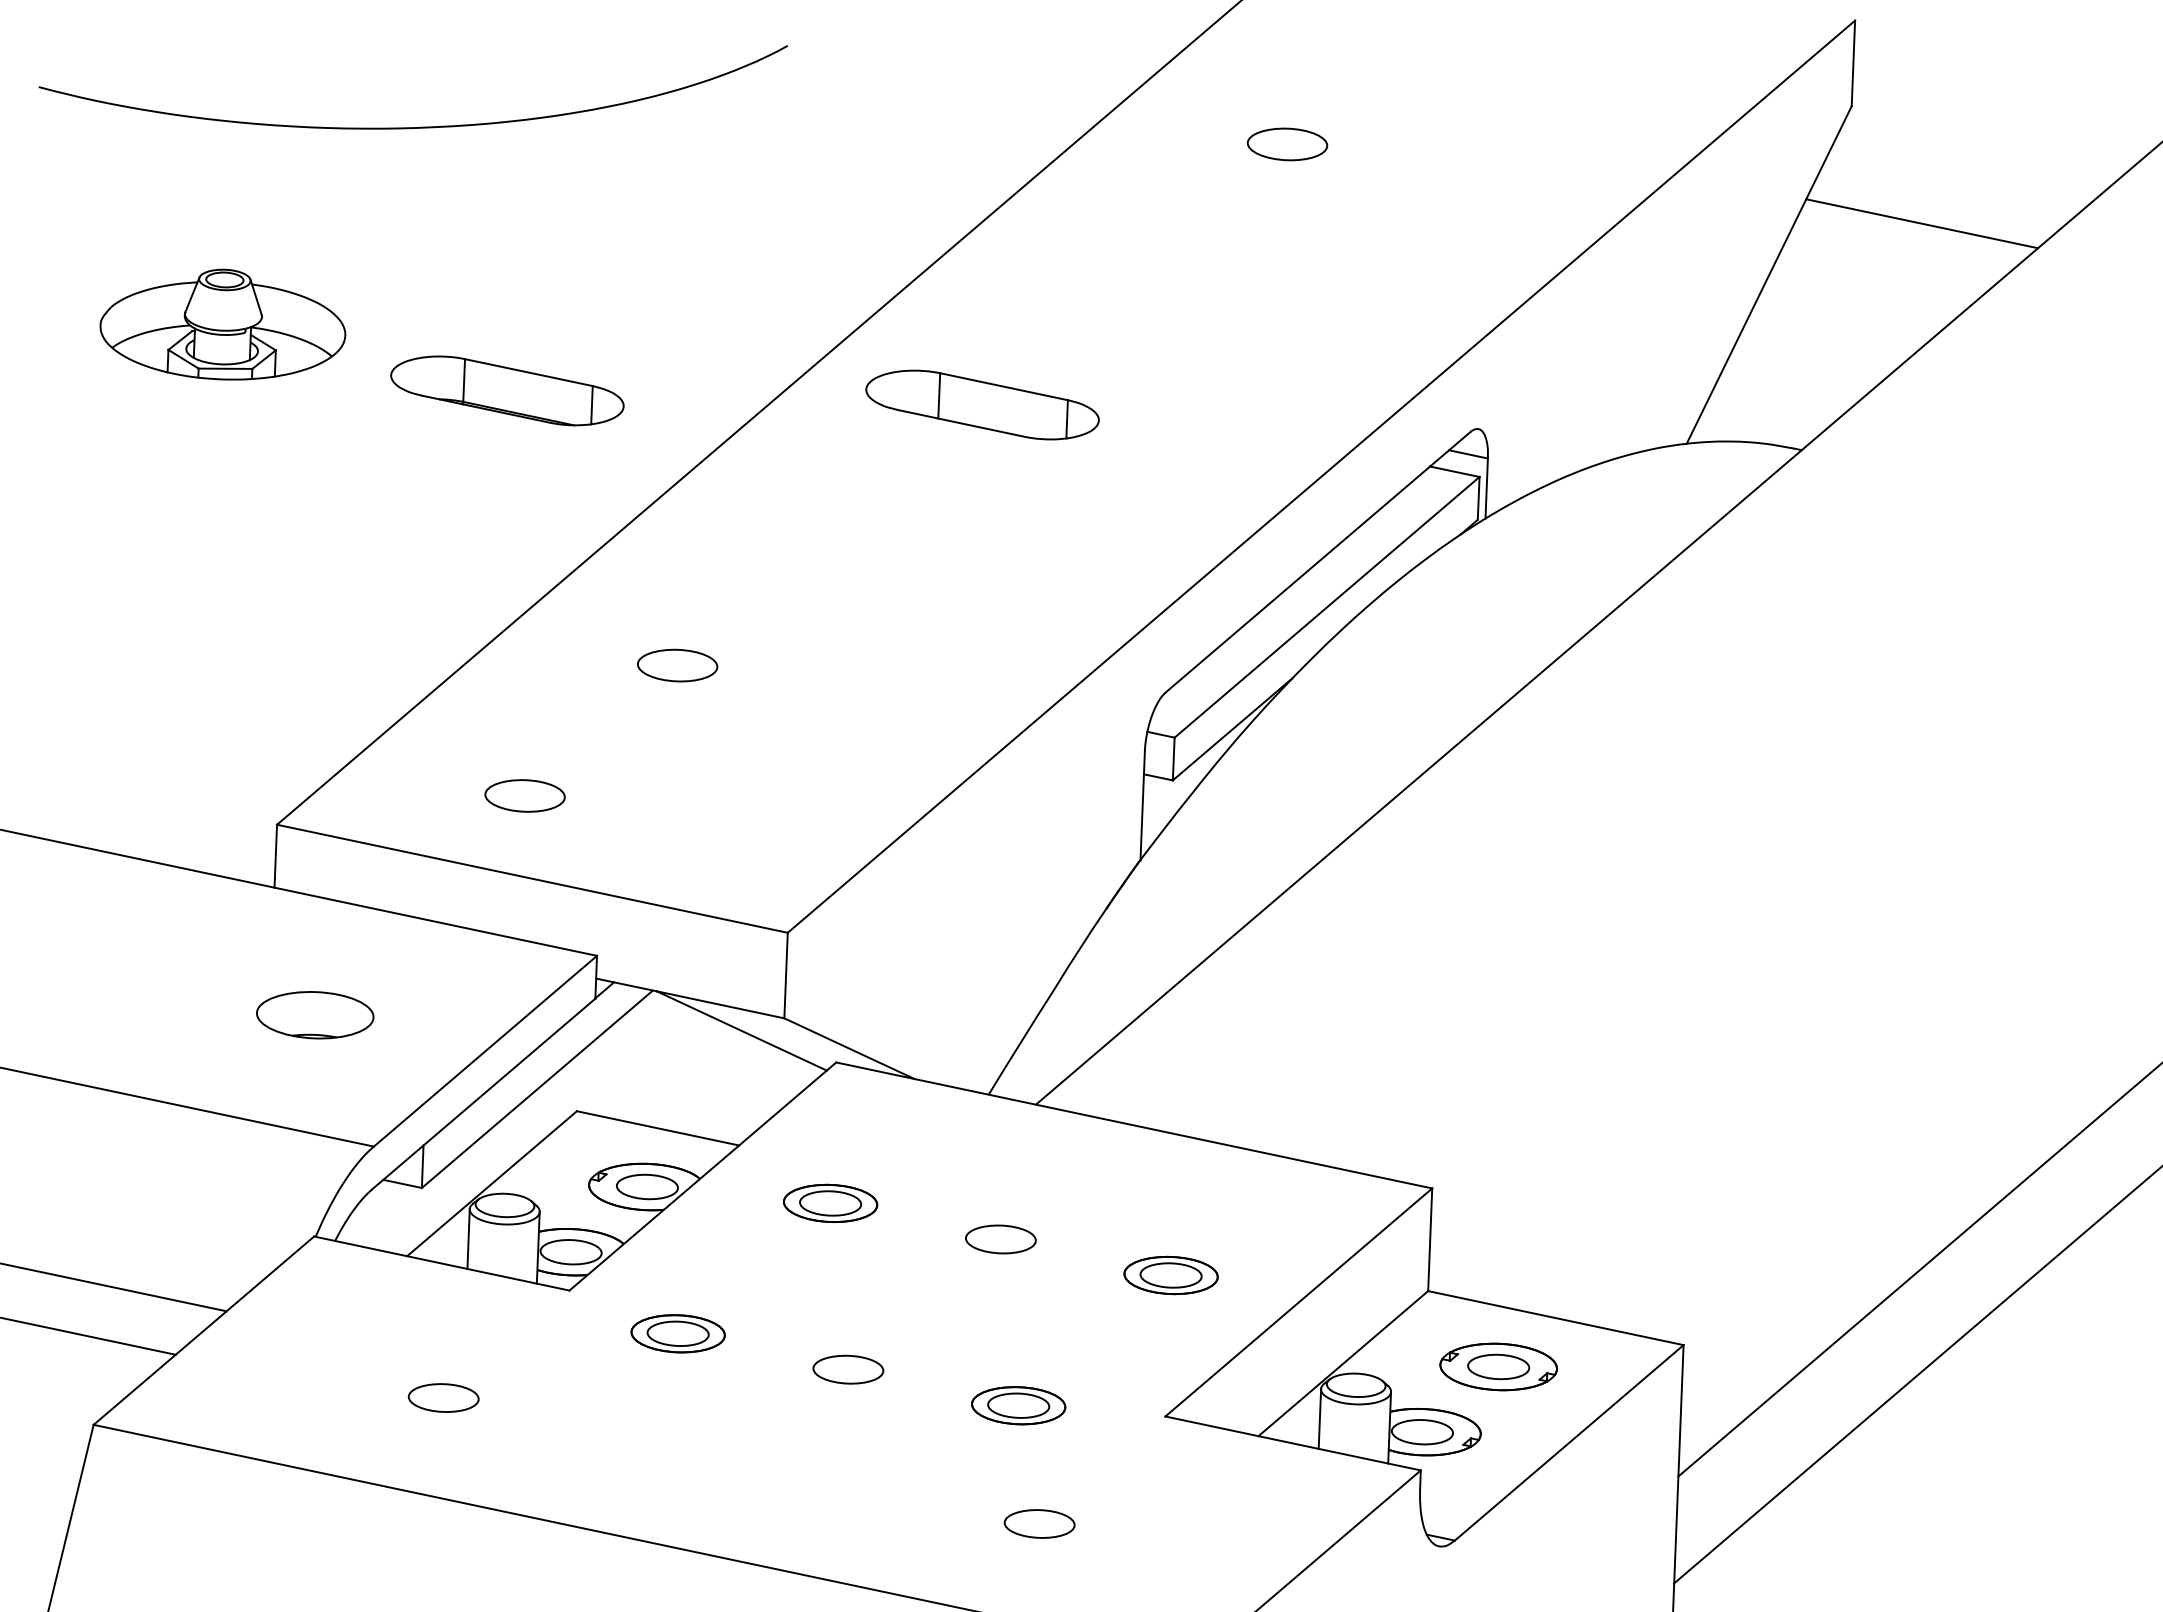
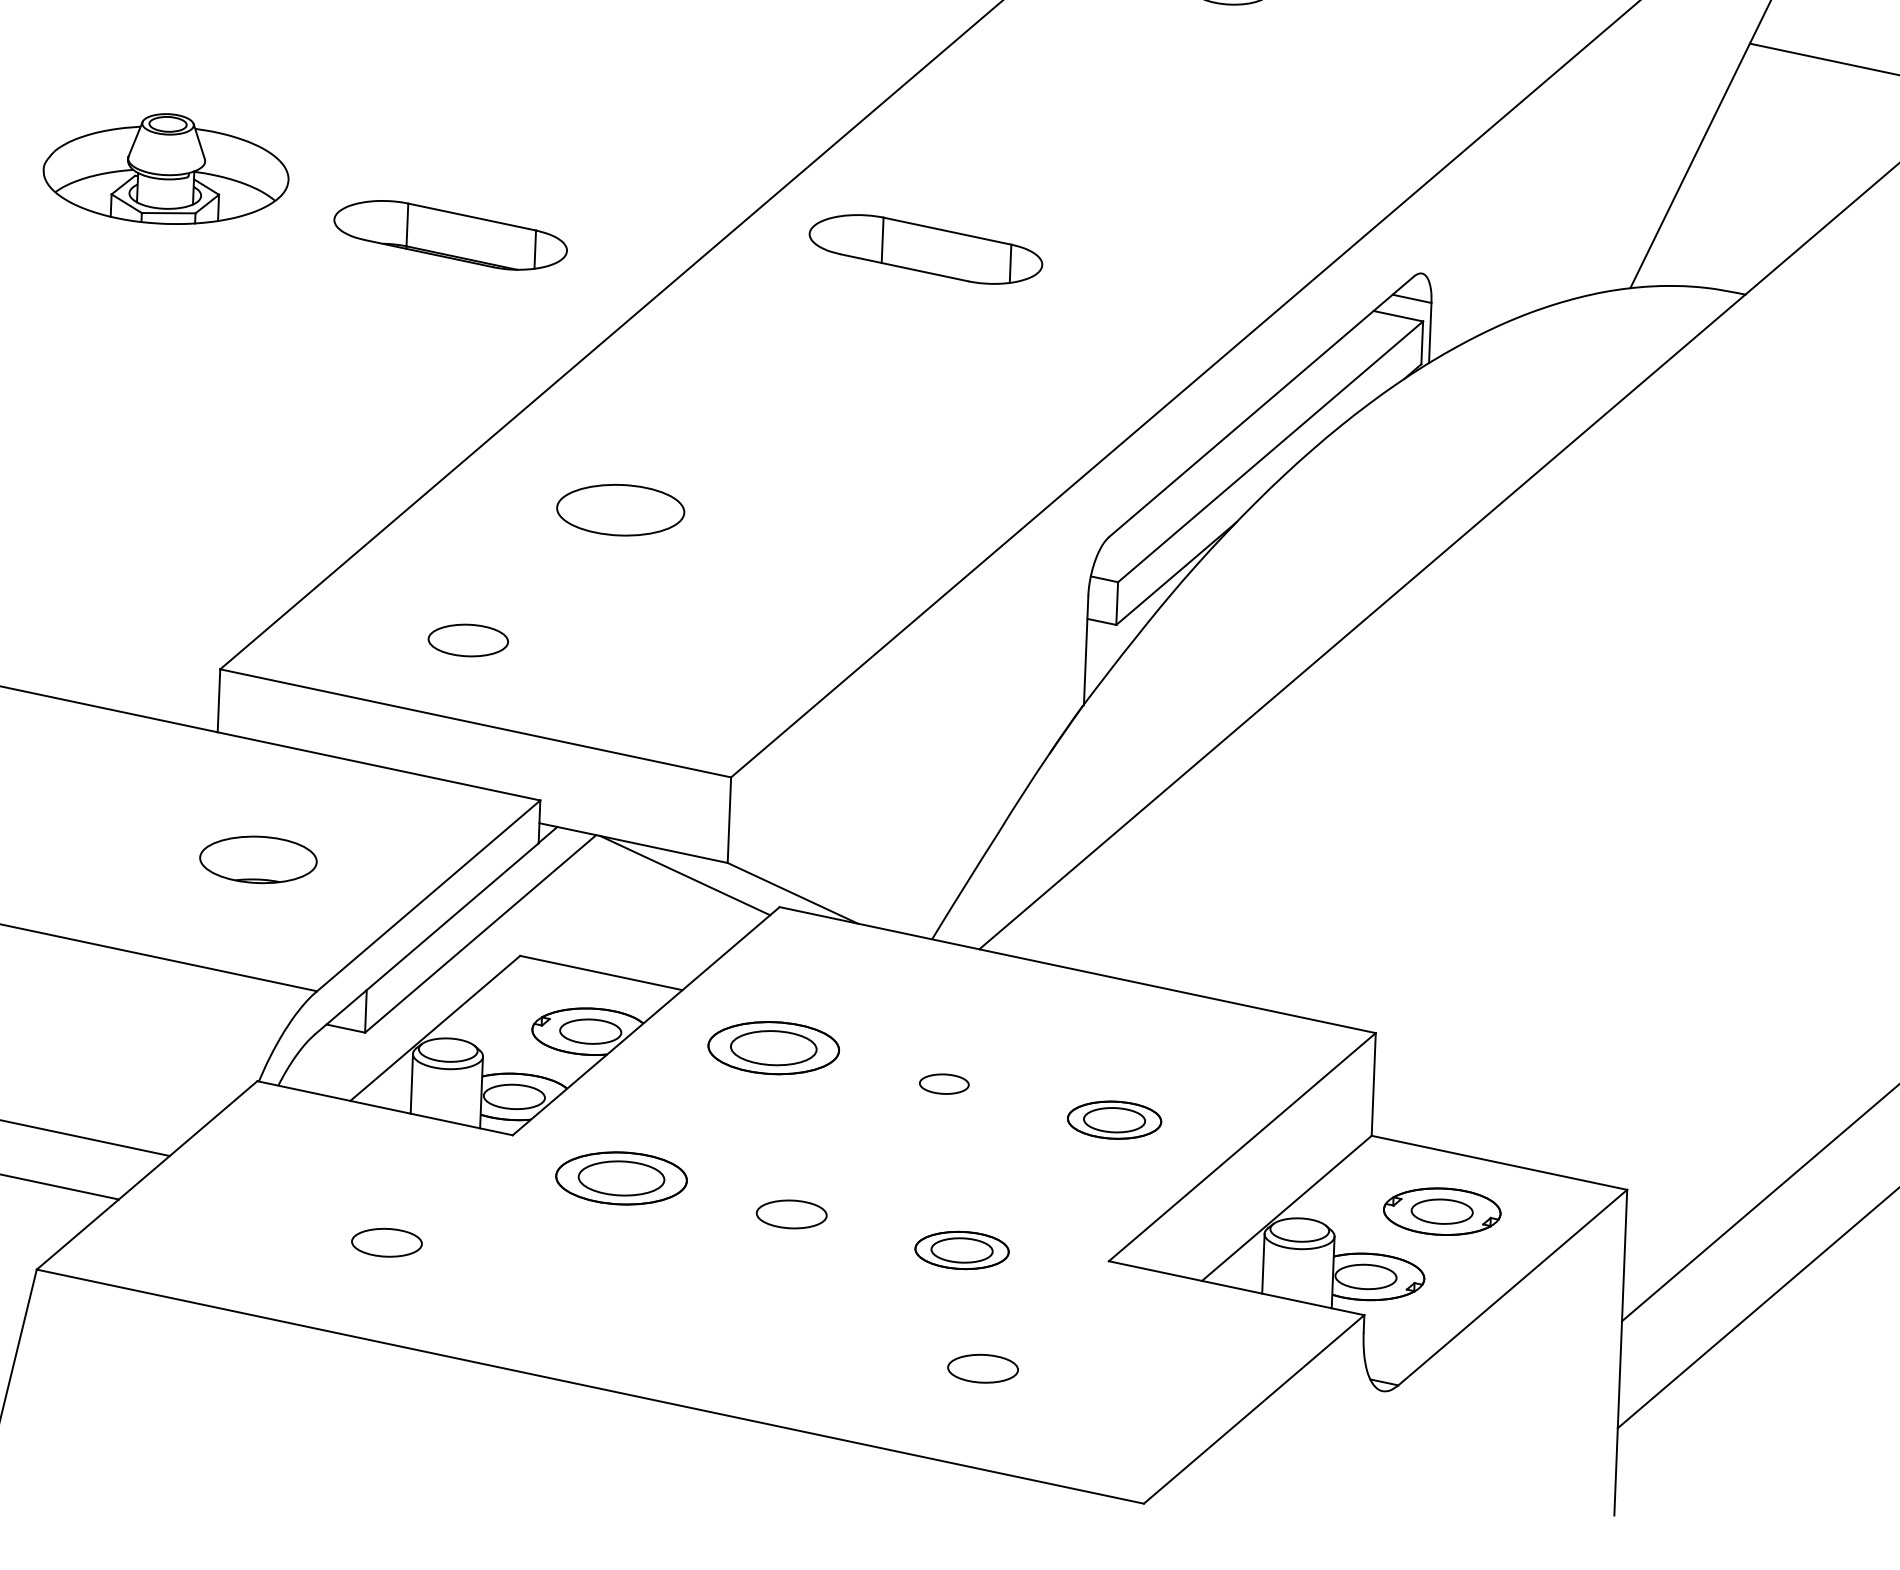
part: (677, 665) -> (620, 510), size x1.6
part: (830, 1203) -> (773, 1048), size x1.4
part: (1000, 1239) -> (943, 1084), size x0.7
part: (677, 1333) -> (620, 1178), size x1.4

